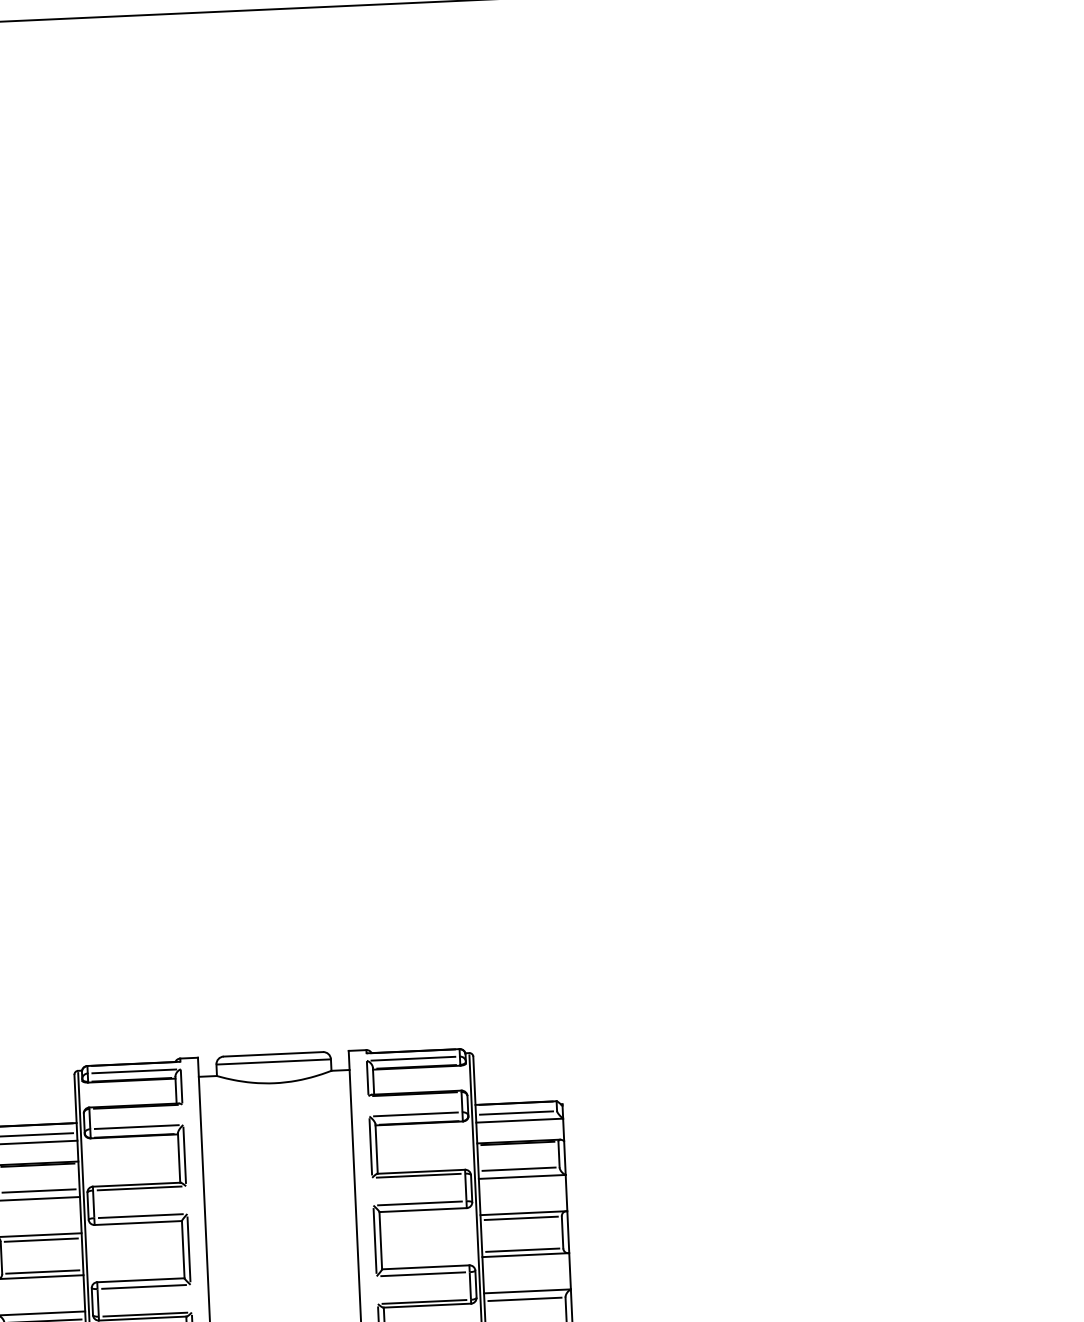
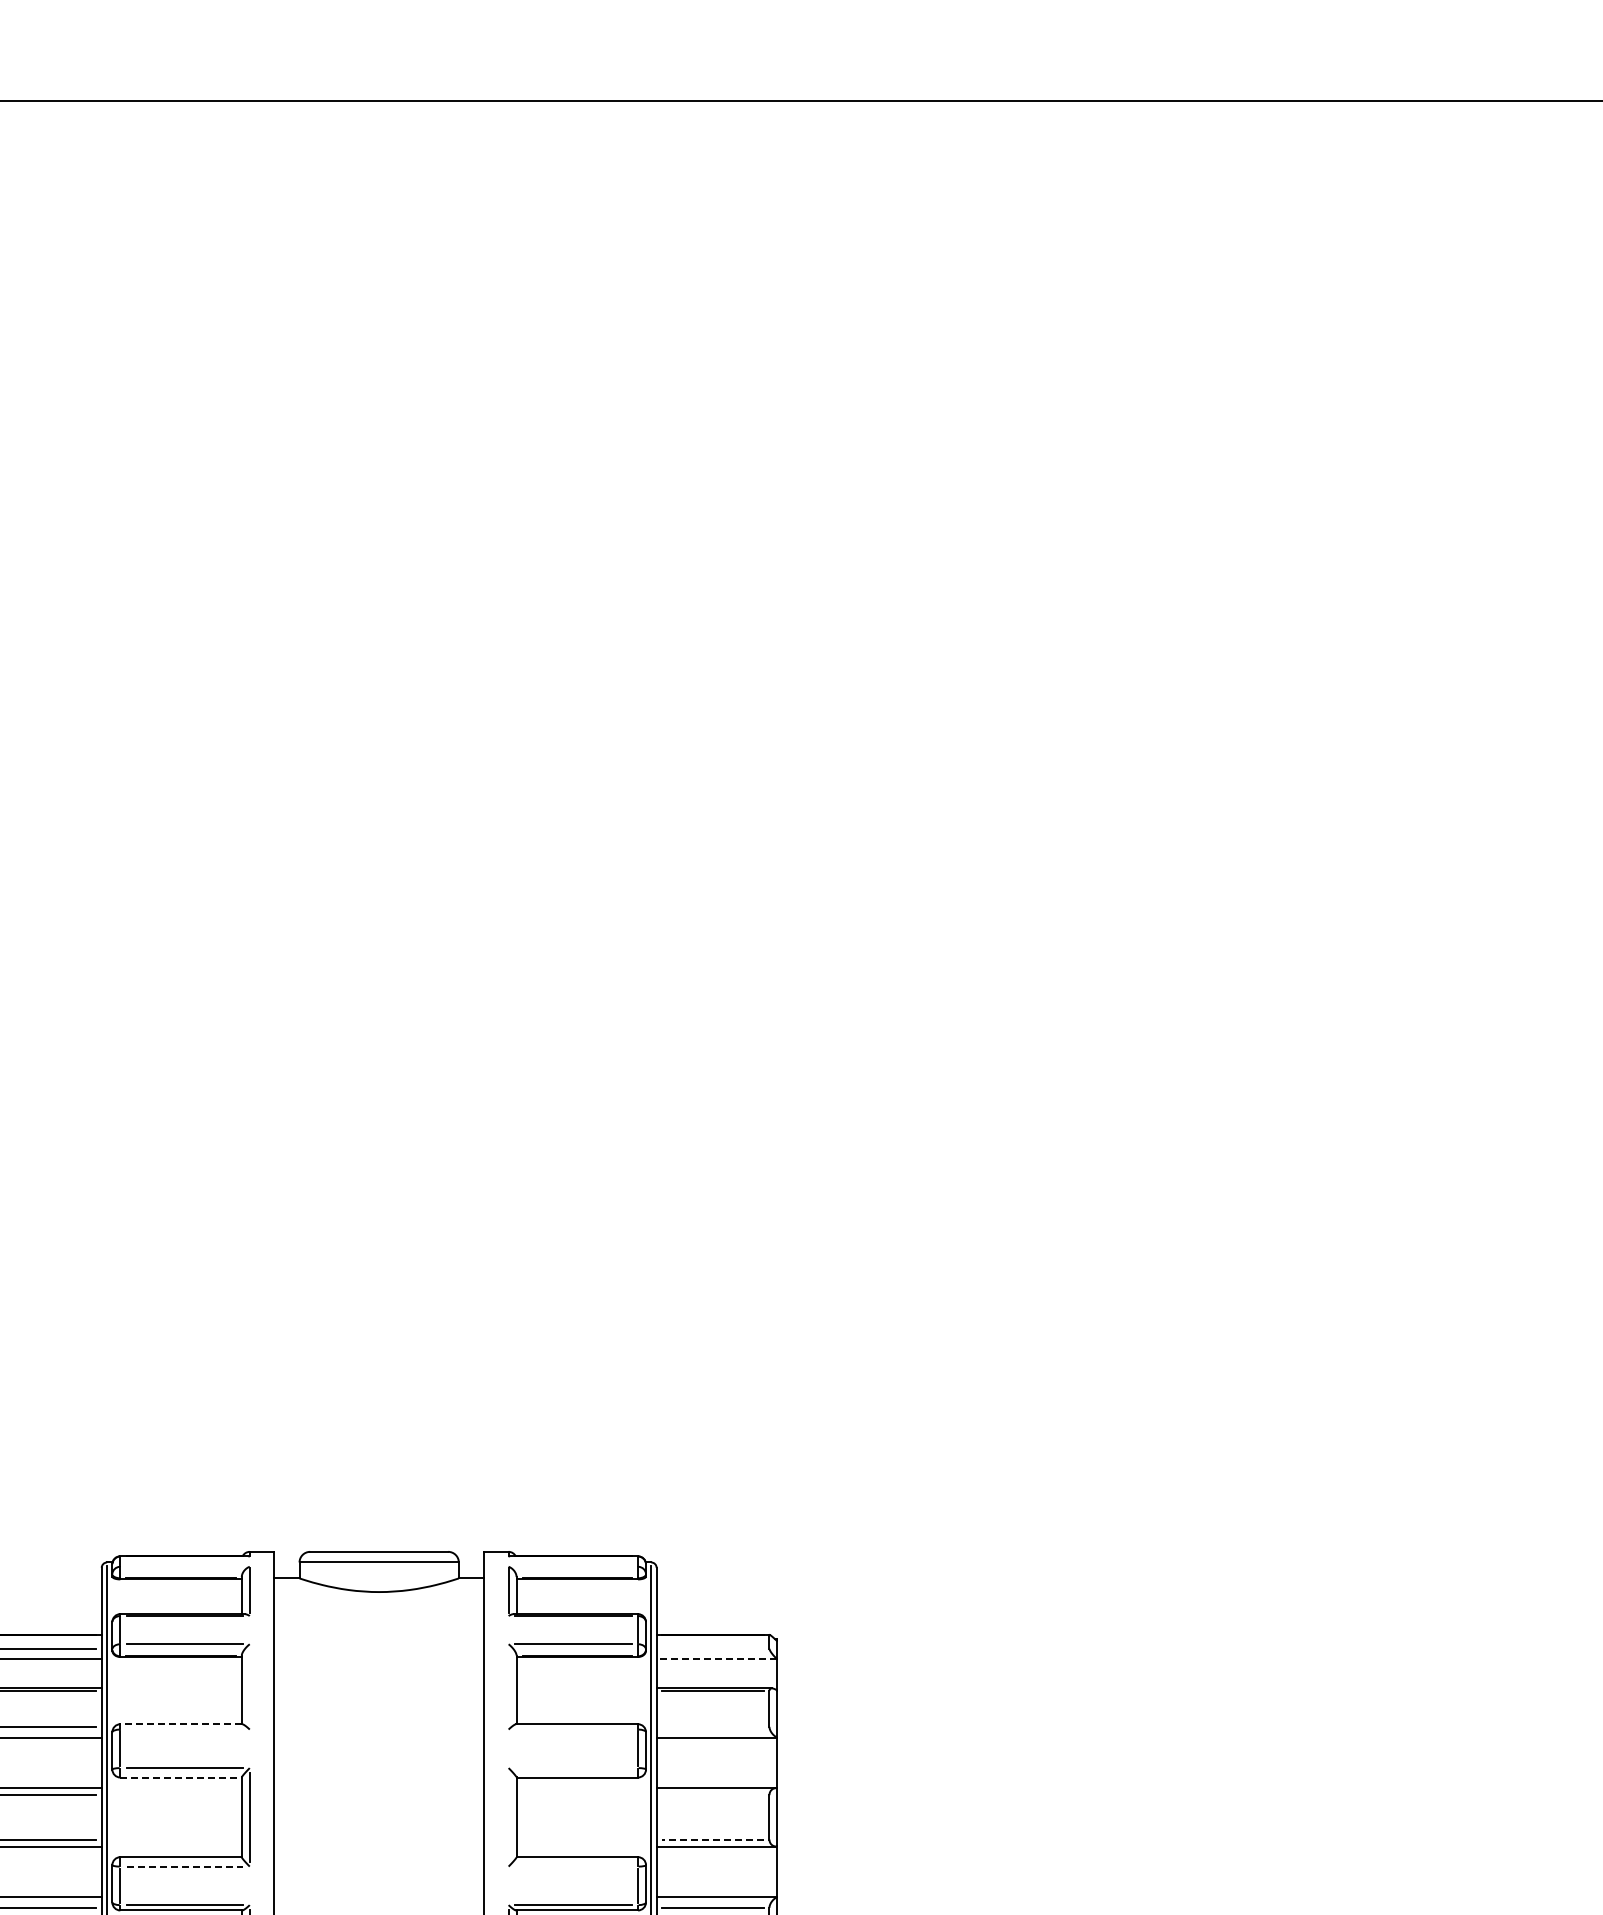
line: (413, 1058) -> (573, 1566), removed
line: (133, 1071) -> (184, 1566), removed
line: (516, 1112) -> (712, 1648), removed
line: (519, 1120) -> (716, 1659), solid -> dashed
line: (370, 1146) -> (508, 1686), removed
line: (184, 1155) -> (249, 1686), removed
line: (518, 1168) -> (712, 1726), removed
line: (418, 1175) -> (573, 1729), removed
line: (136, 1184) -> (181, 1724), solid -> dashed
line: (139, 1188) -> (184, 1729), removed
line: (420, 1203) -> (573, 1768), removed
line: (520, 1218) -> (712, 1795), removed
line: (138, 1222) -> (181, 1777), solid -> dashed
line: (374, 1240) -> (508, 1816), removed
line: (523, 1250) -> (713, 1839), solid -> dashed
line: (423, 1274) -> (573, 1866), removed
line: (144, 1286) -> (185, 1866), solid -> dashed

